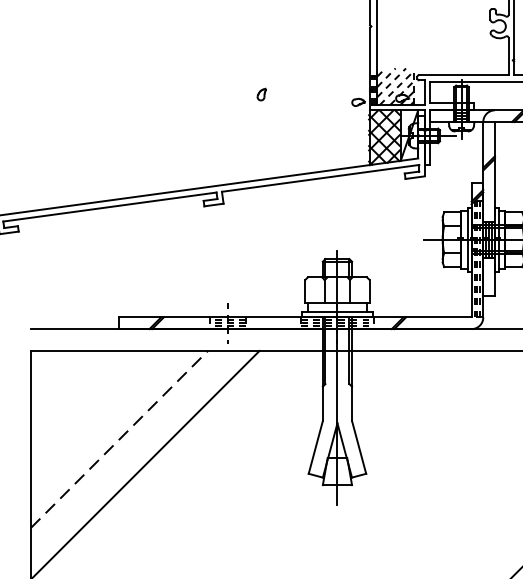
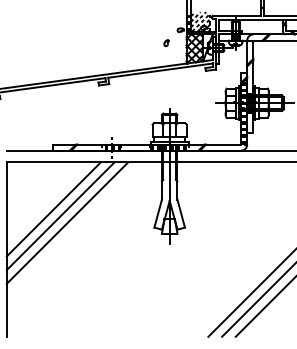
part: (261, 95) -> (166, 43), moved
line: (120, 439) -> (54, 209), dashed -> solid
line: (131, 452) -> (60, 216), added

